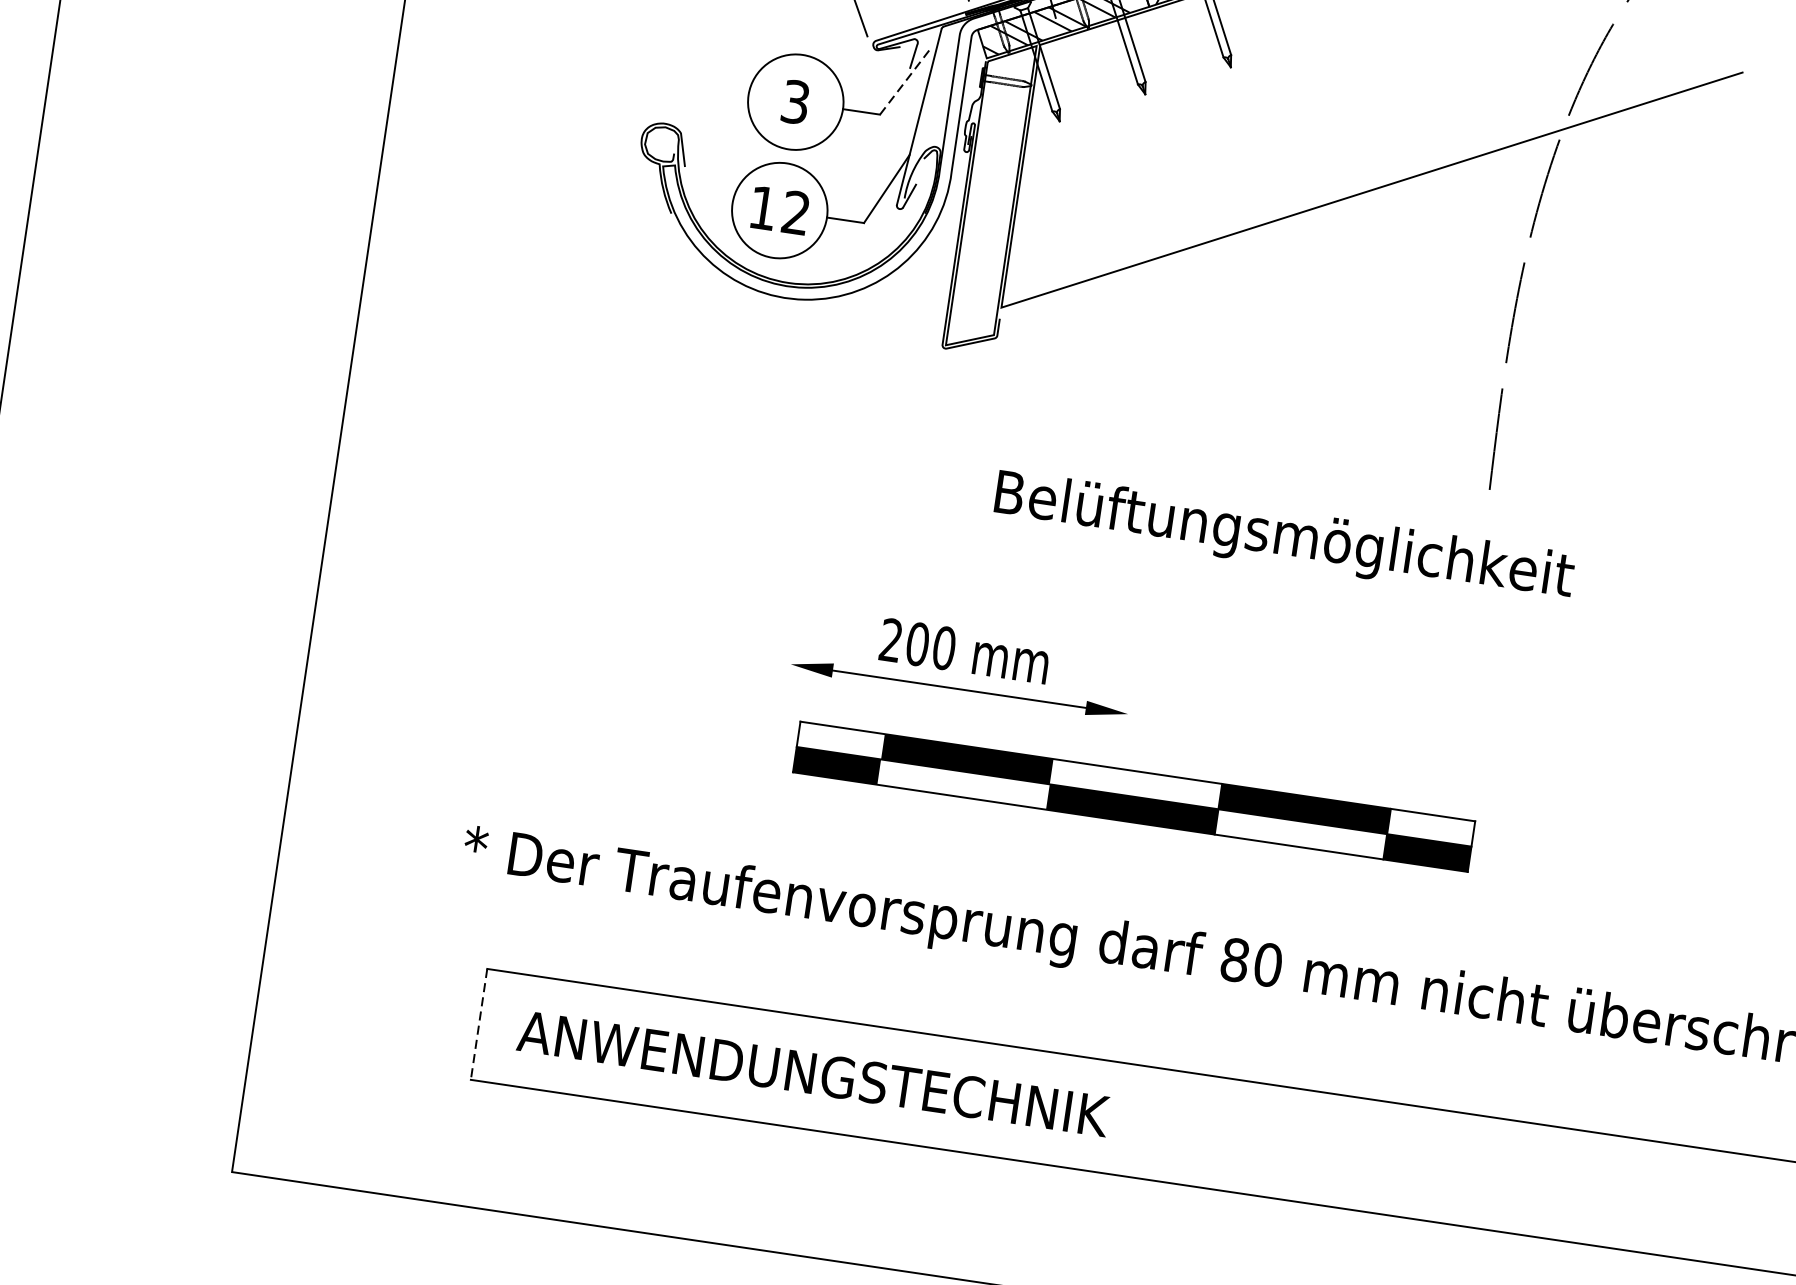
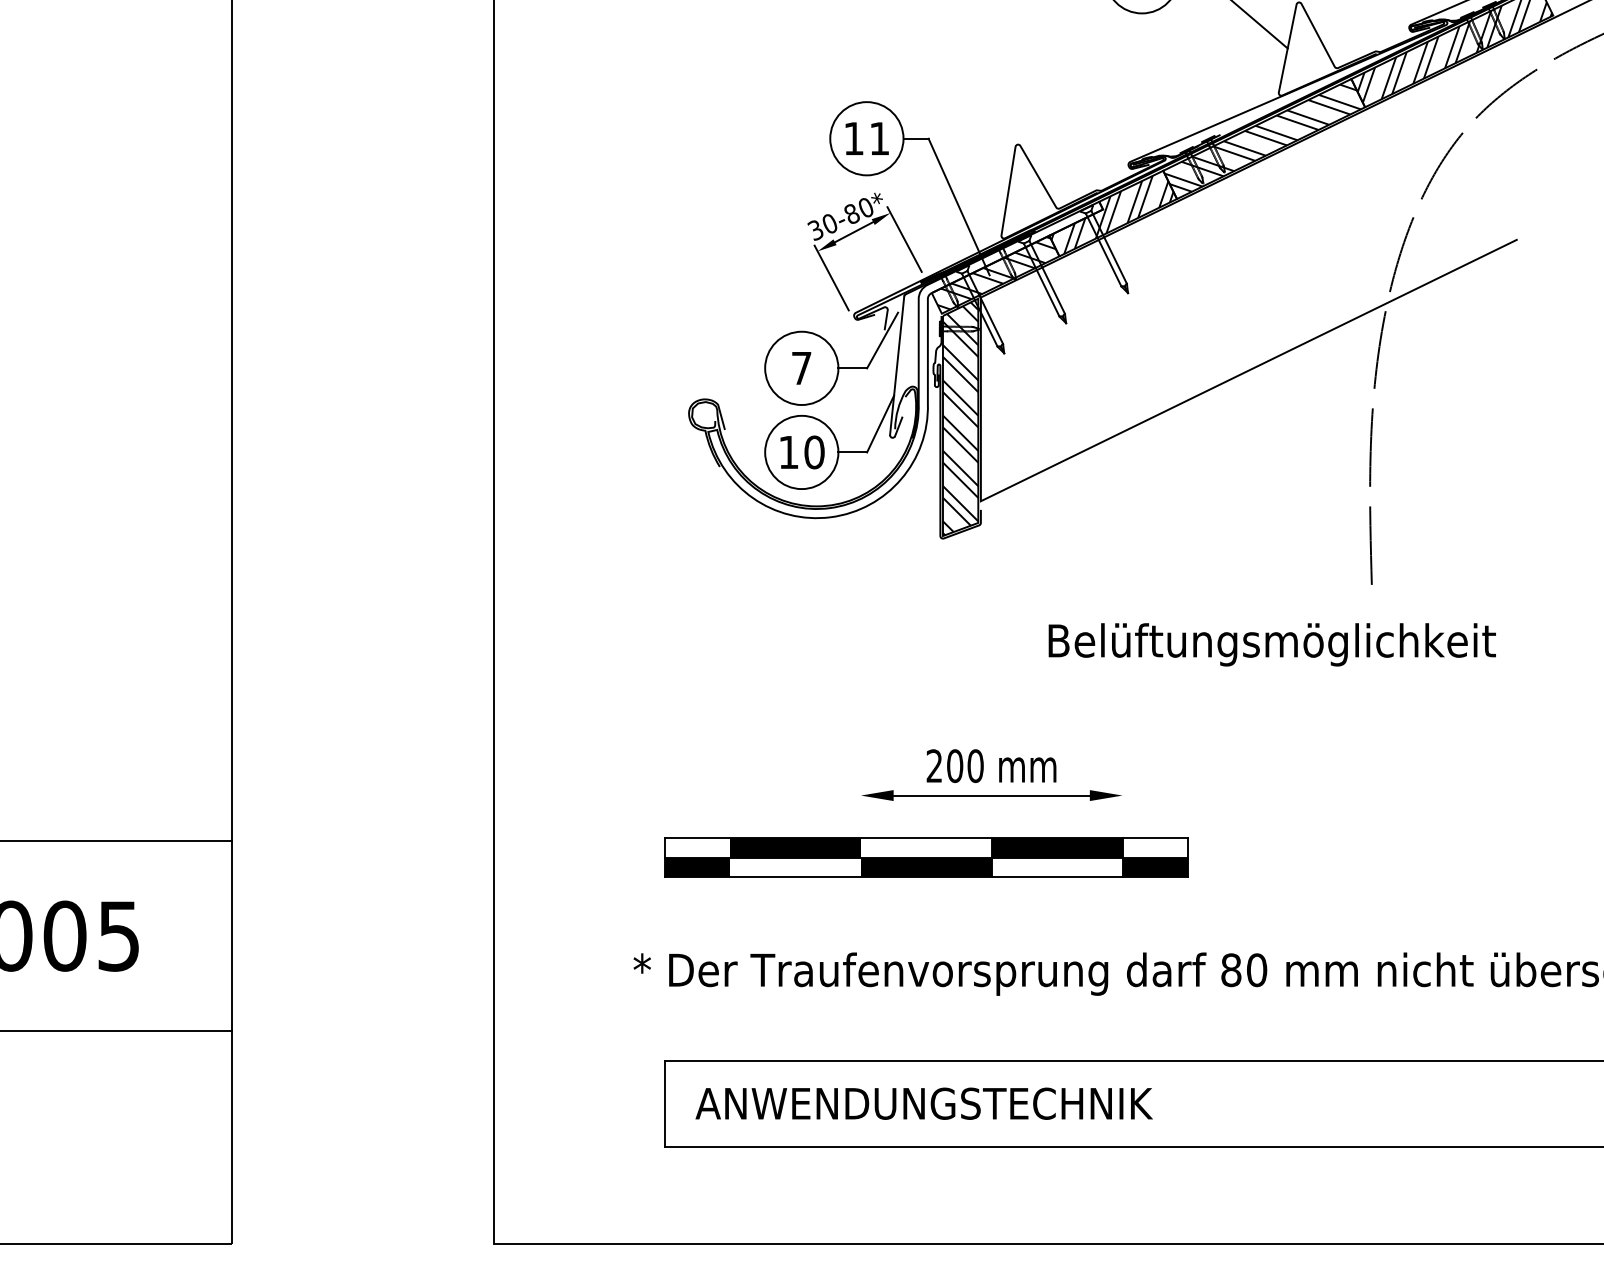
line: (905, 81) -> (882, 340), dashed -> solid
text: (795, 102) -> (801, 368), 3 -> 7
hatch: (990, 197) -> (960, 418), added
text: (796, 213) -> (814, 452), 12 -> 10
text: (1283, 537) -> (1271, 644), moved
part: (1134, 796) -> (926, 857), moved
line: (478, 1025) -> (664, 1104), dashed -> solid

